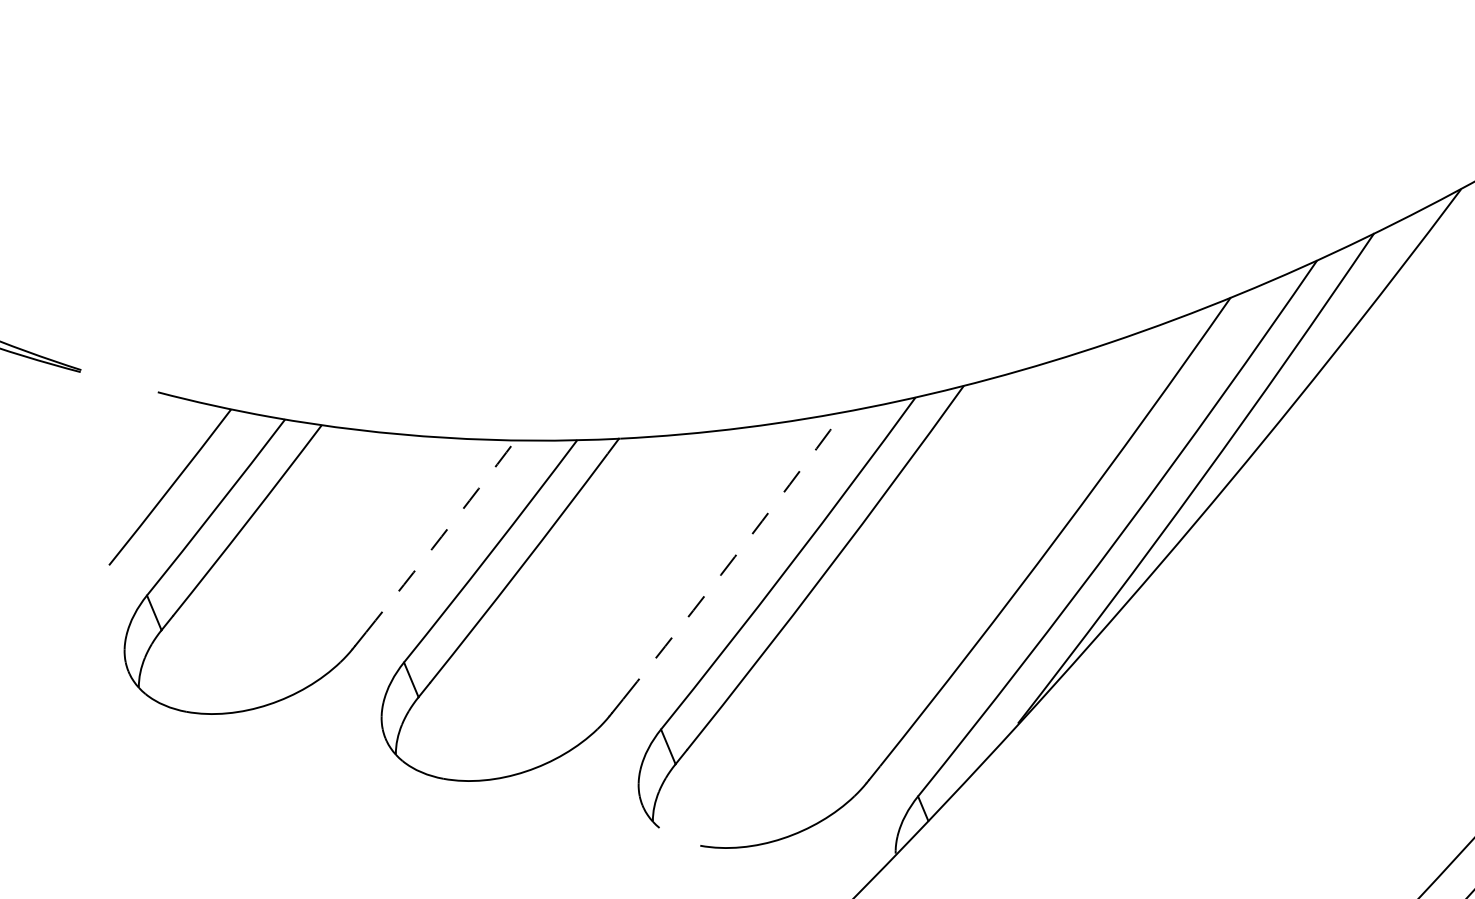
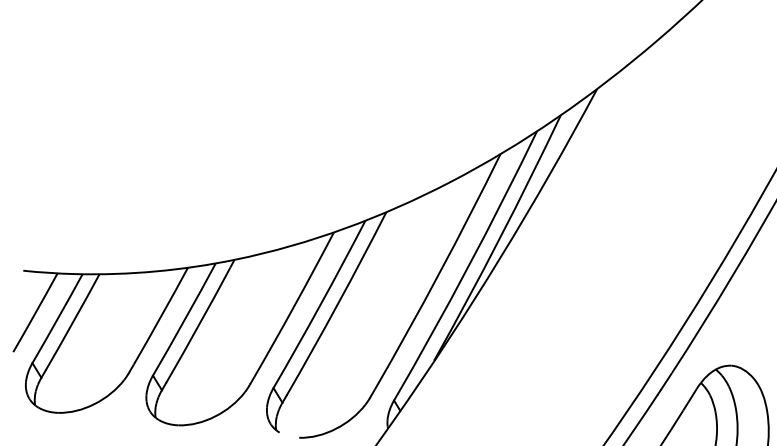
arc: (442, 537) -> (161, 316), dashed -> solid
arc: (733, 557) -> (294, 305), dashed -> solid

